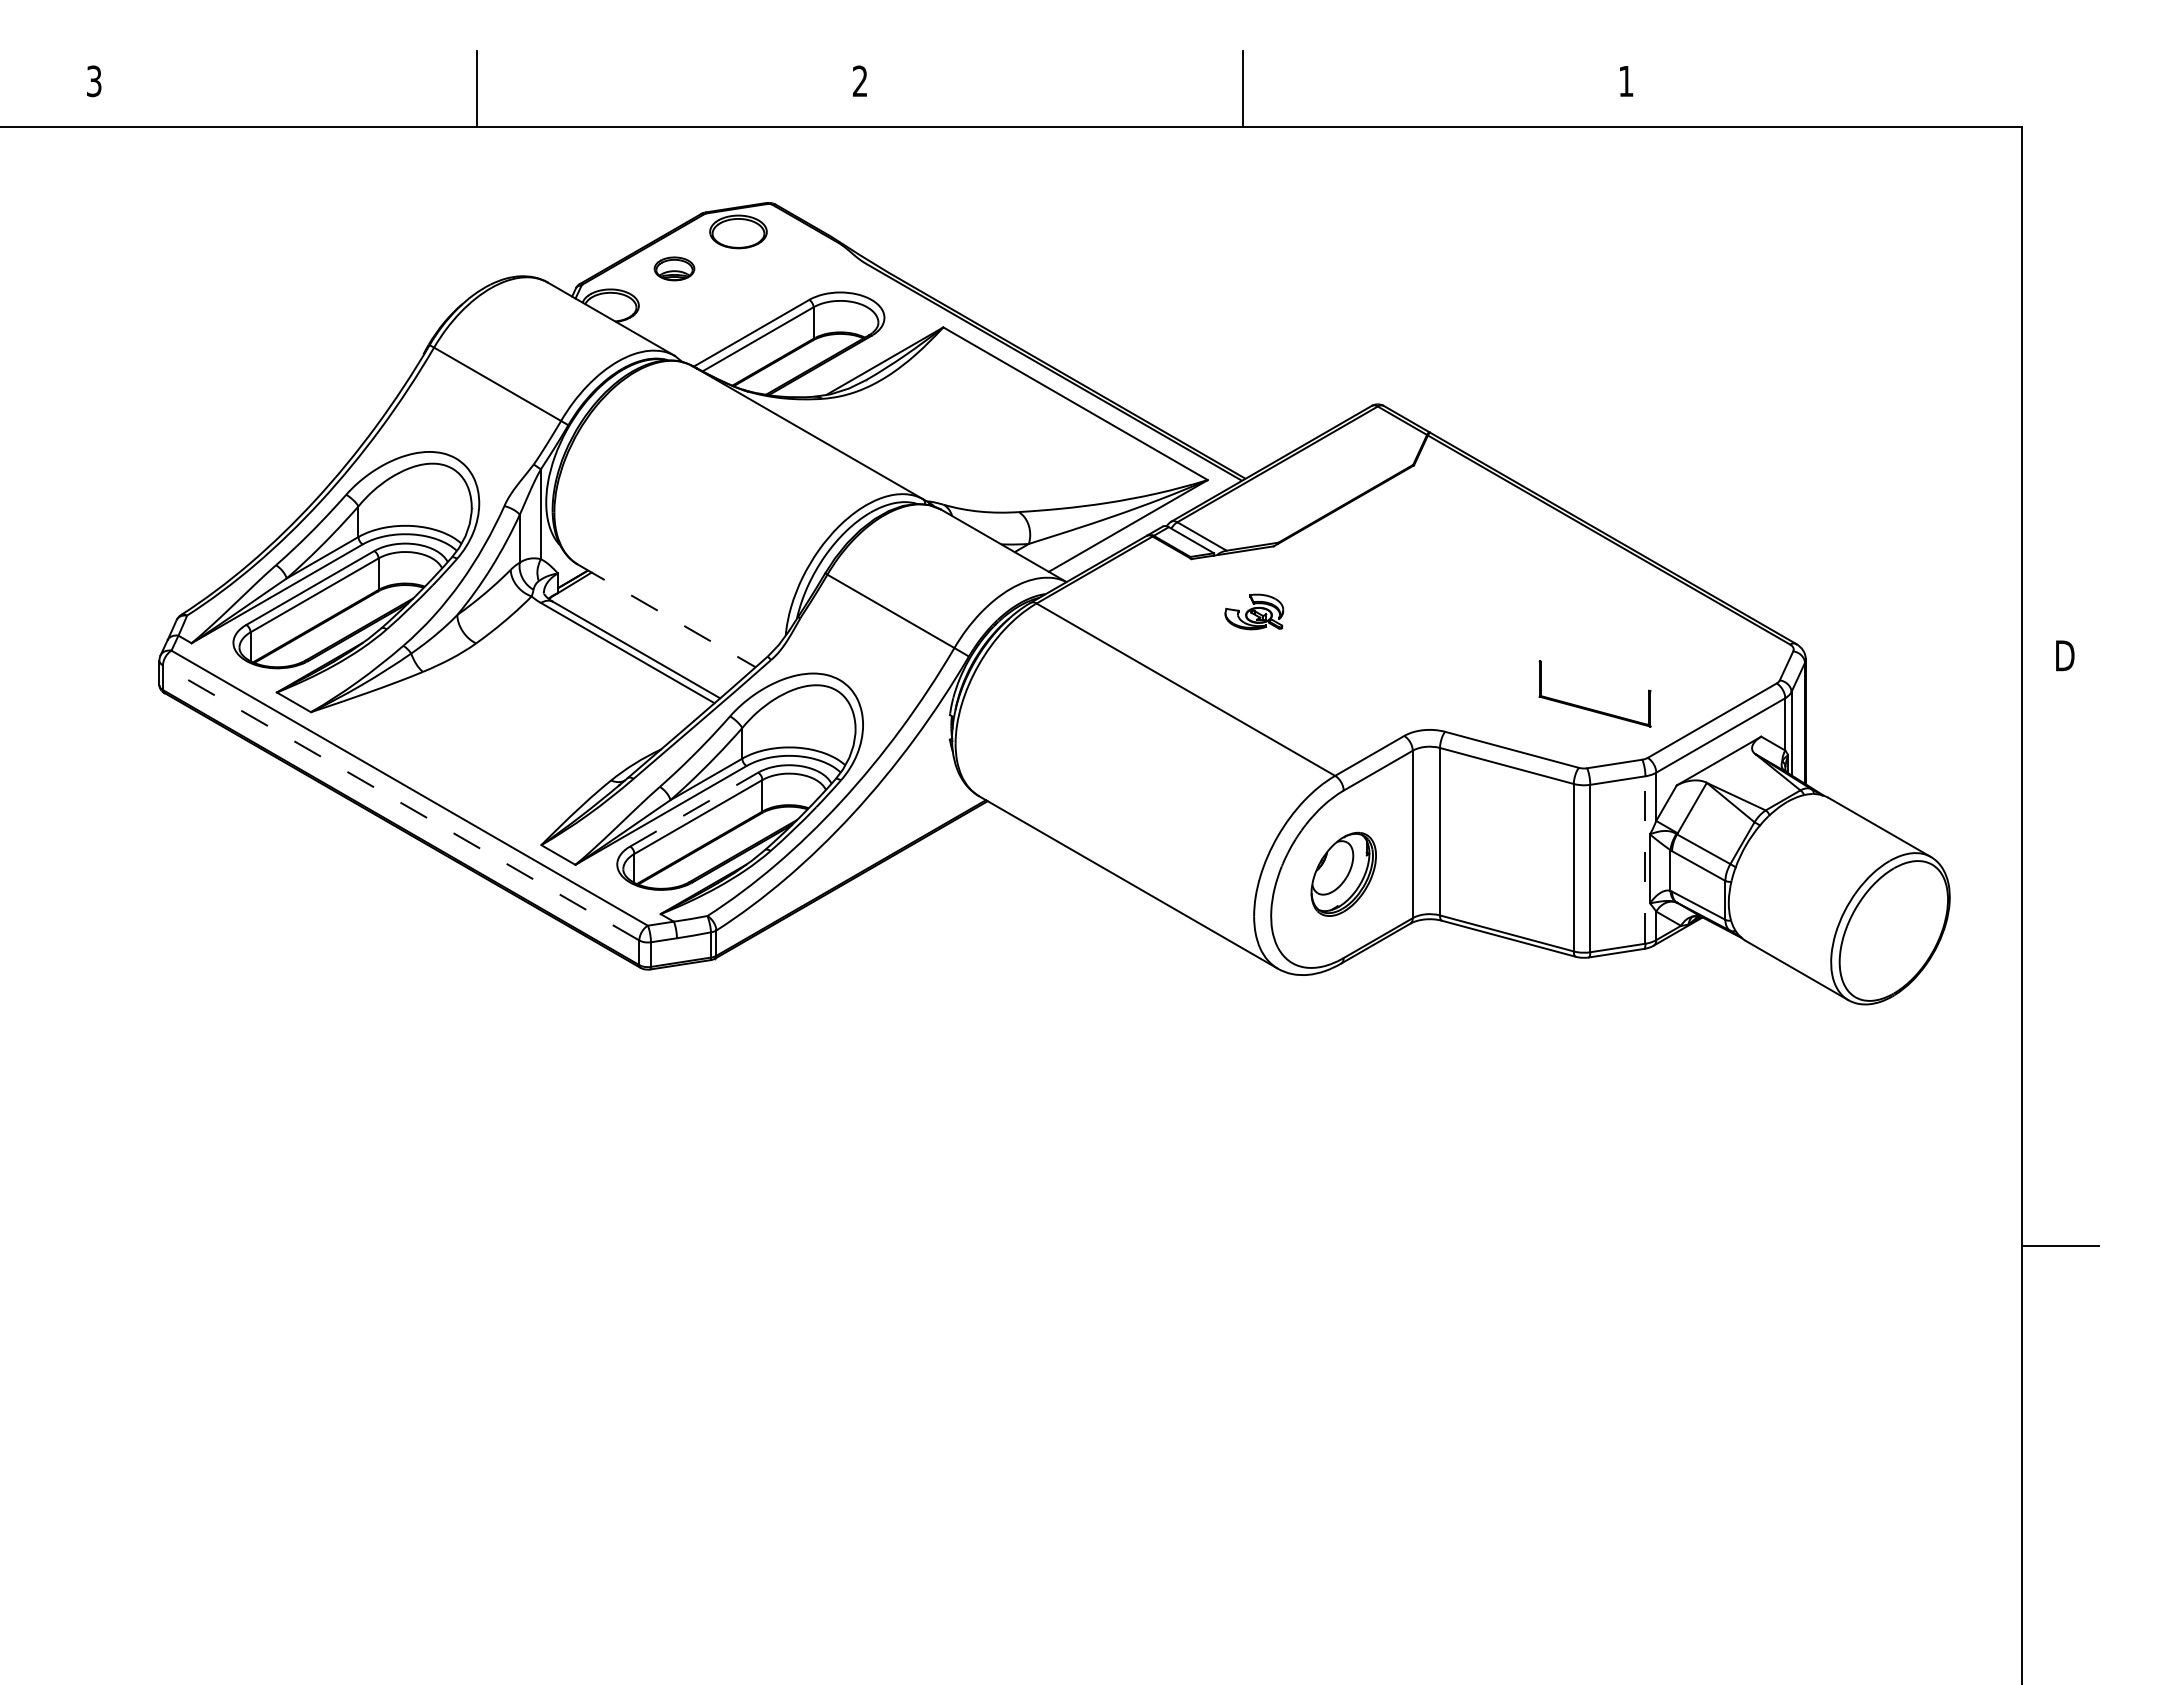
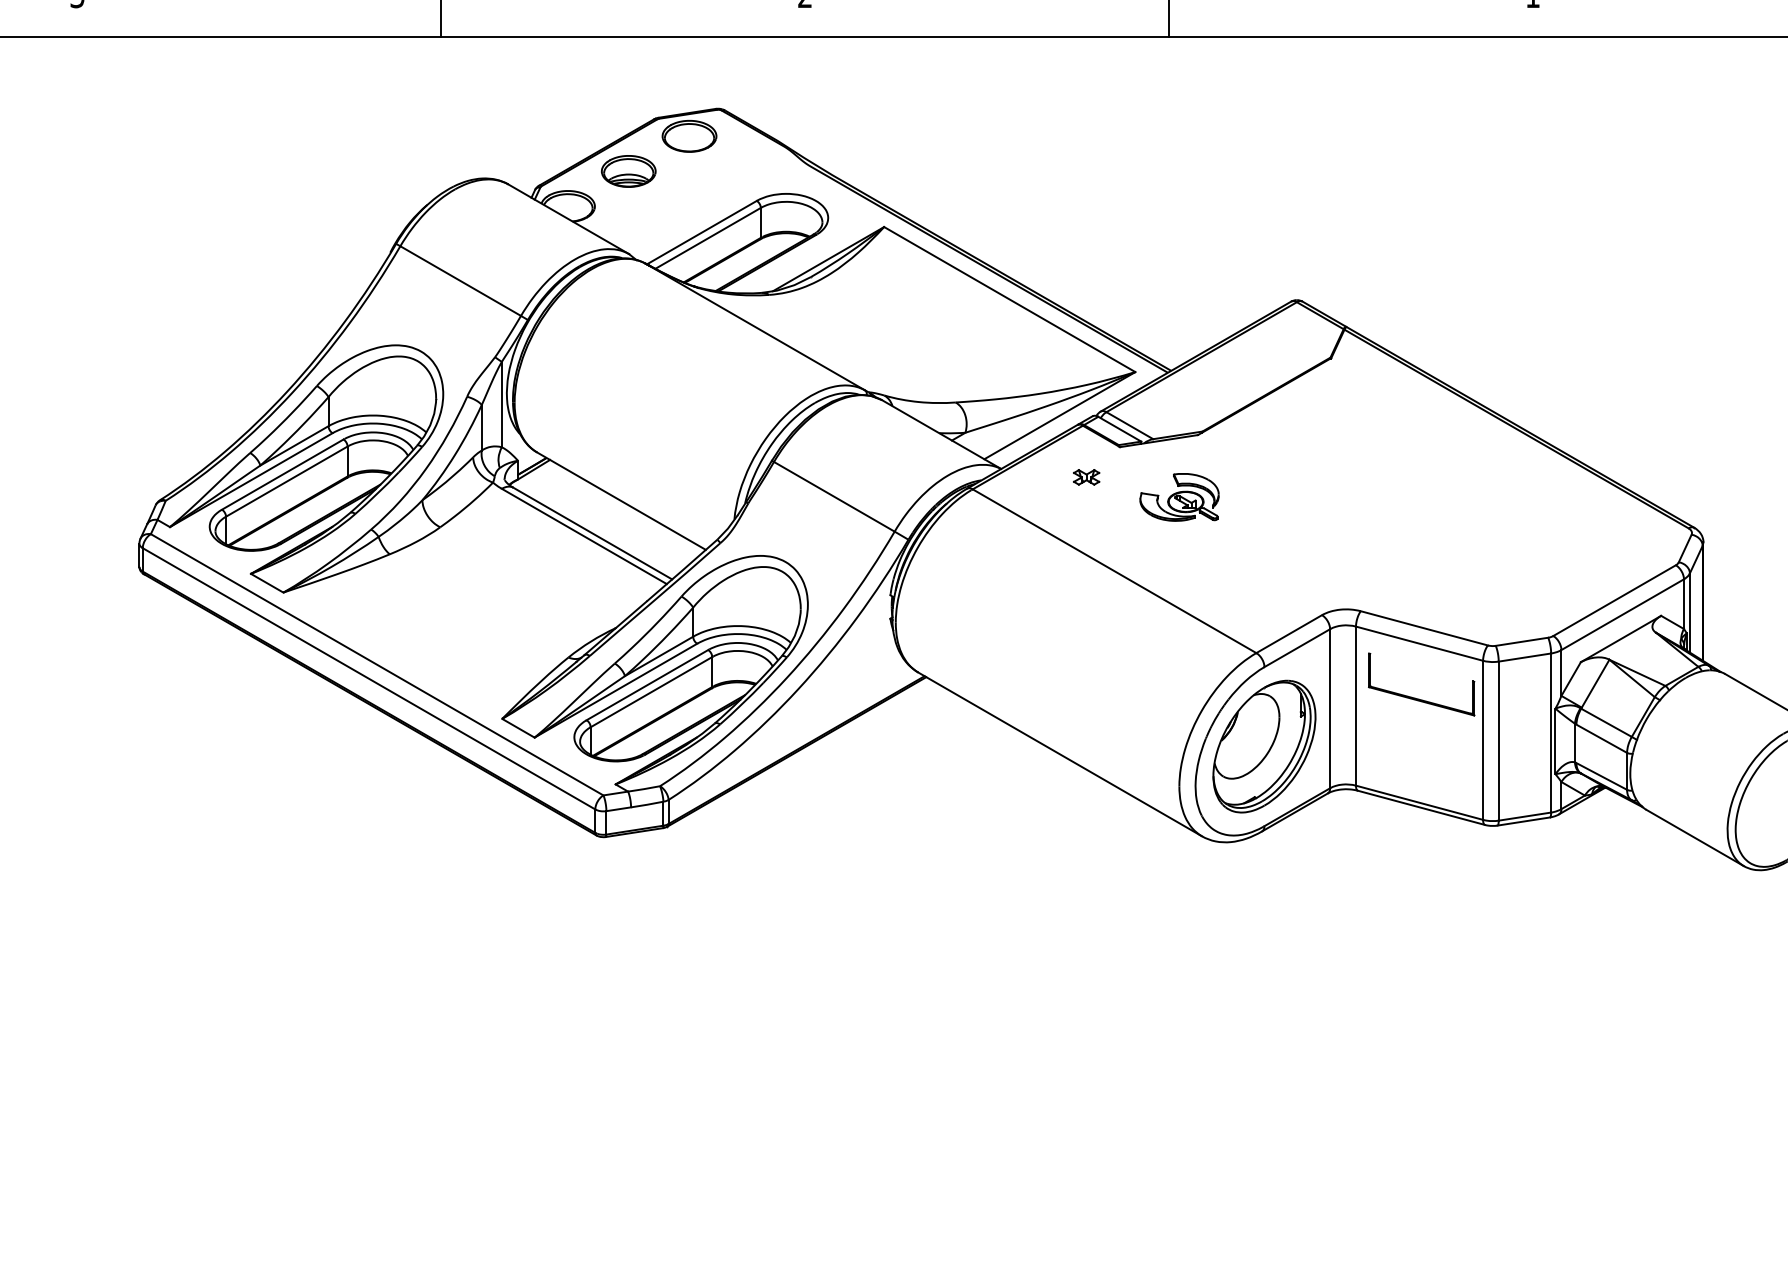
part: (674, 268) -> (628, 171), size x1.43
part: (1156, 590) -> (1086, 476), added
part: (1254, 611) -> (1179, 496), size x1.43
line: (666, 615) -> (621, 500), dashed -> solid
part: (1591, 708) -> (1418, 698), moved
line: (400, 802) -> (368, 678), dashed -> solid
line: (694, 809) -> (647, 685), dashed -> solid
line: (1645, 860) -> (1551, 733), dashed -> solid
part: (1343, 874) -> (1264, 746), size x1.67

